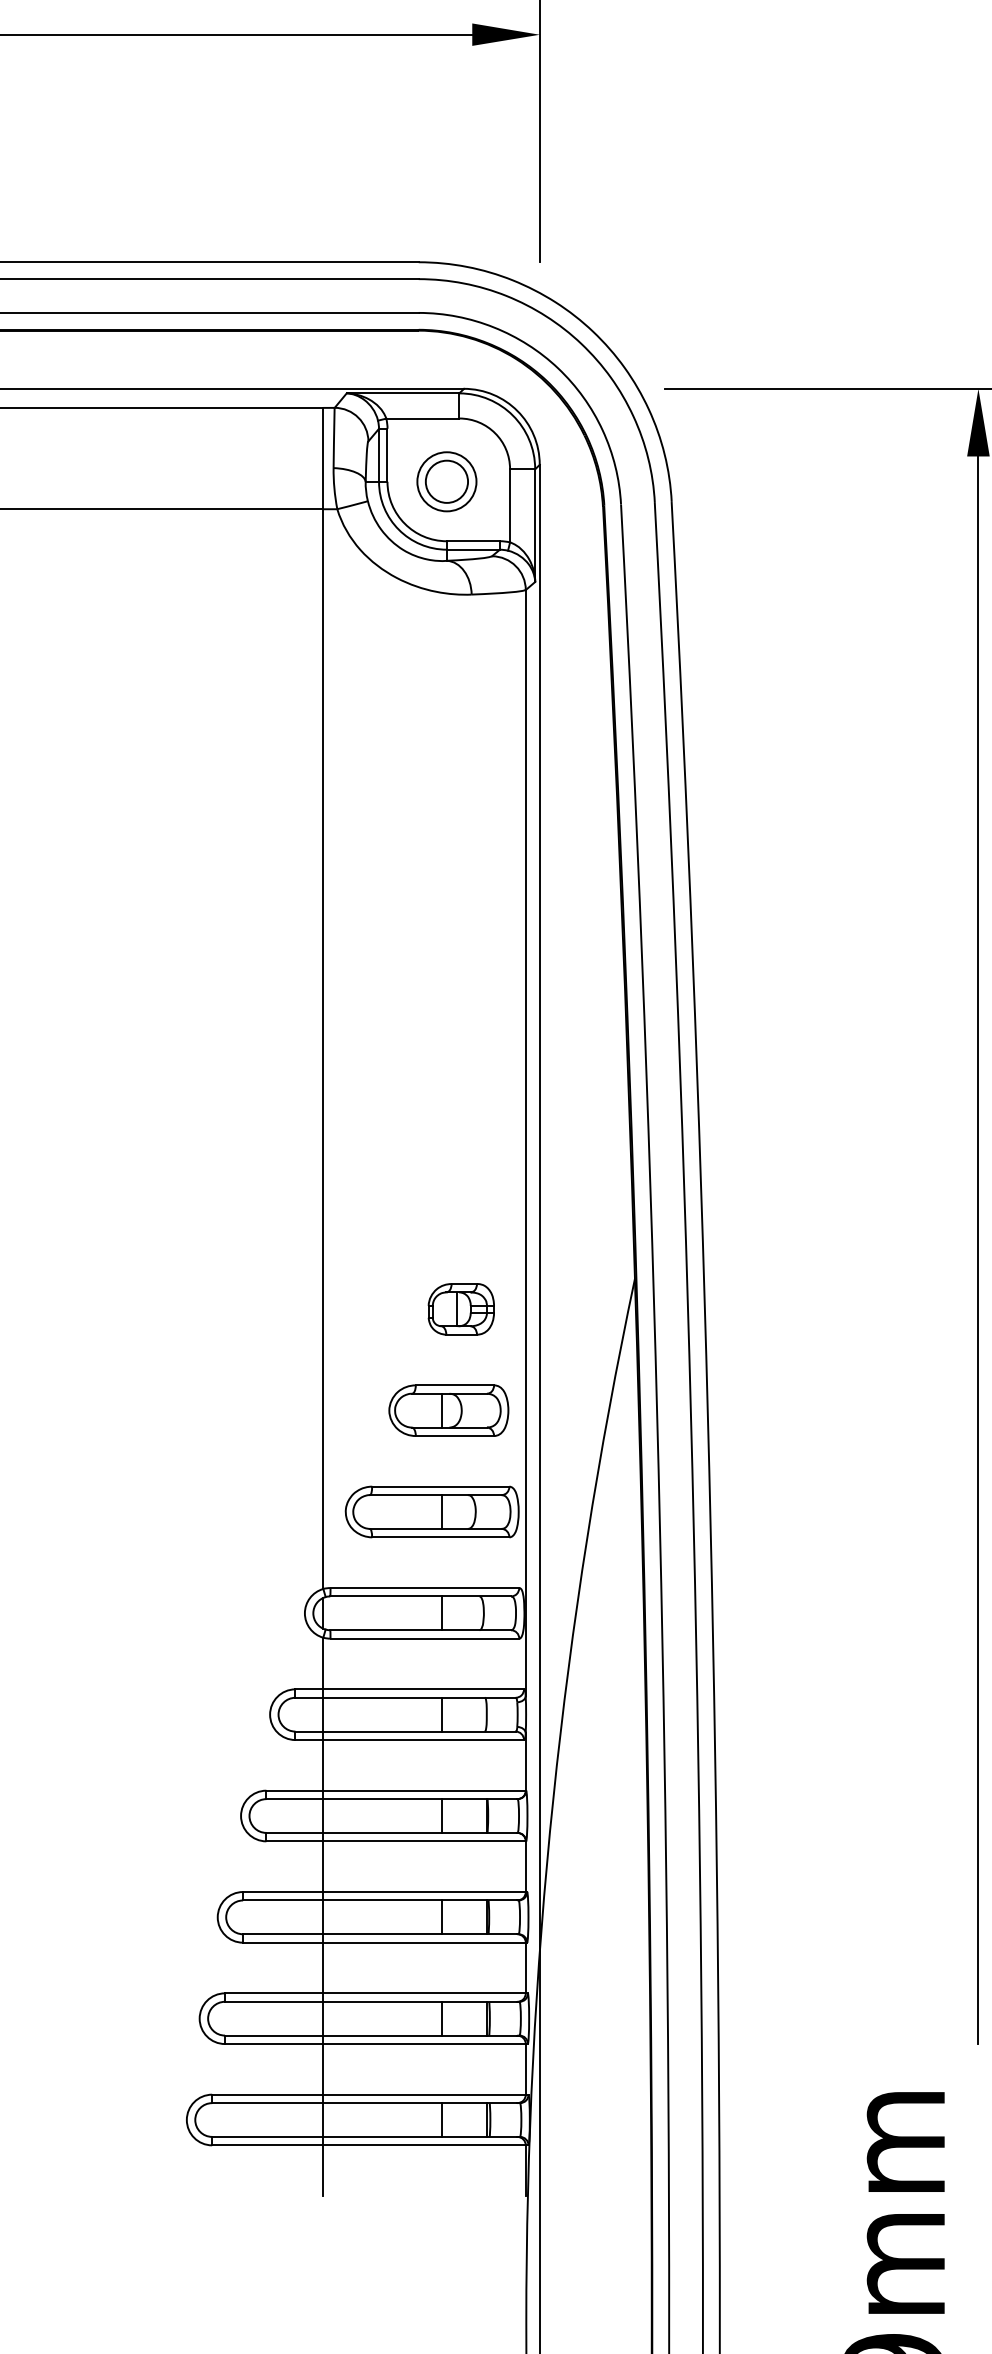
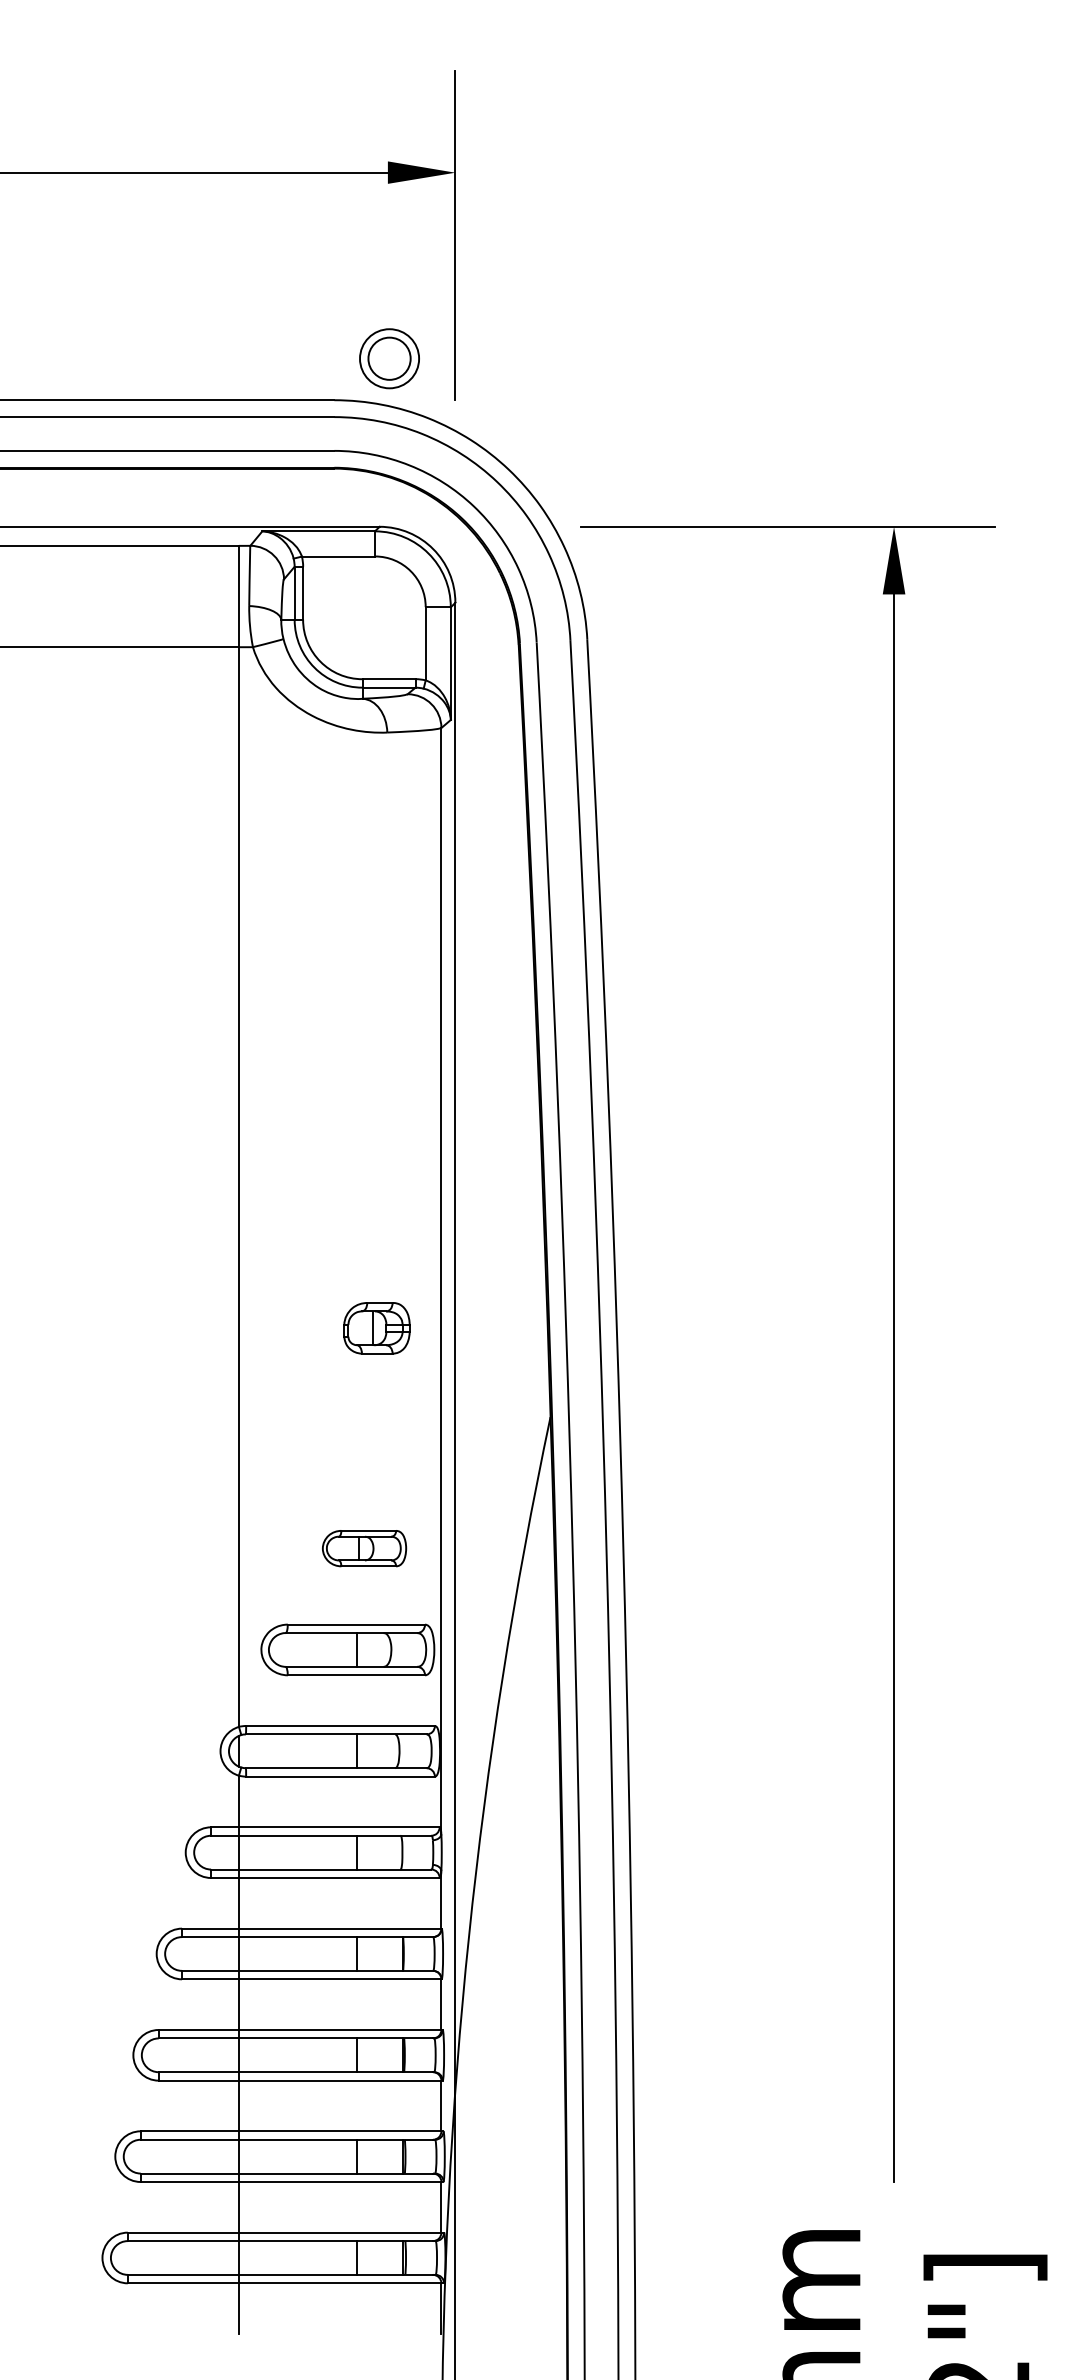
part: (446, 481) -> (389, 358), moved
part: (460, 1309) -> (376, 1328), moved
part: (448, 1410) -> (364, 1548), size x0.7

